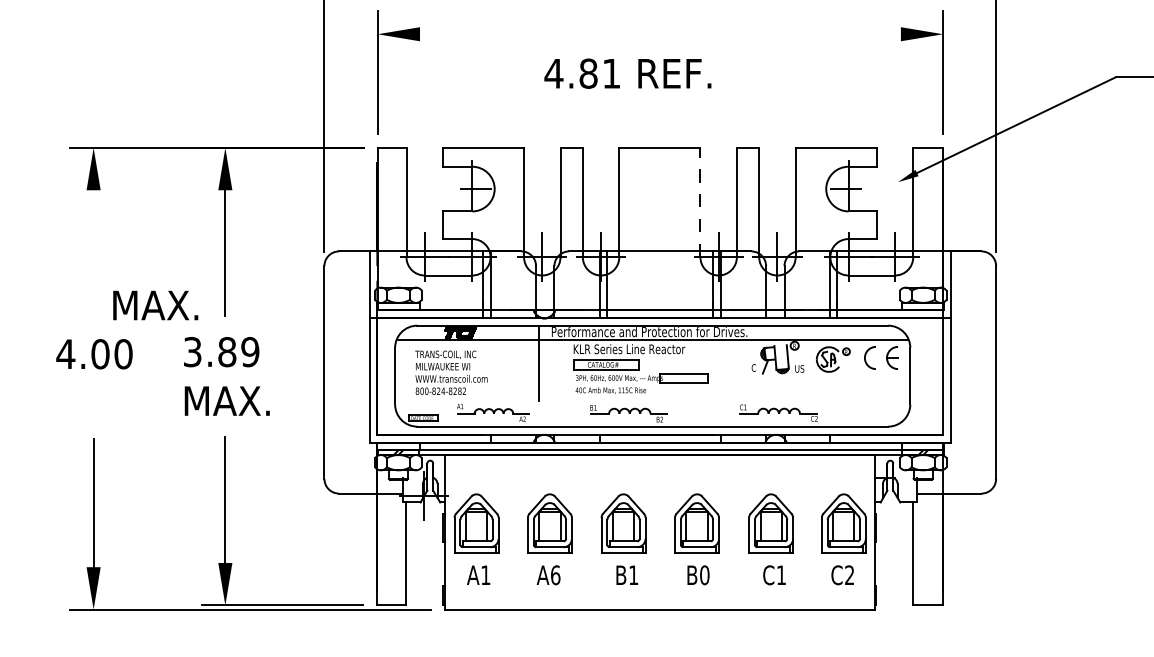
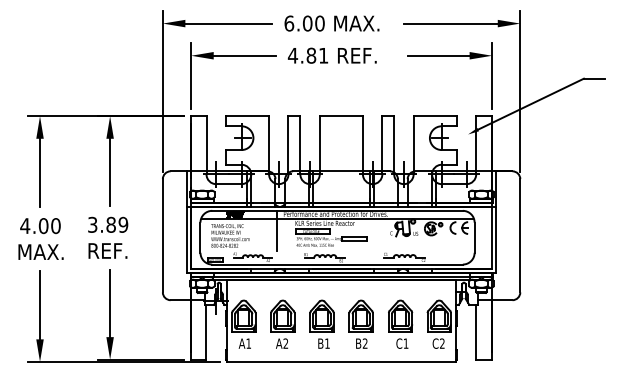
line: (477, 33) -> (244, 55), added
line: (842, 33) -> (438, 55), added
text: (626, 73) -> (331, 55), moved
line: (699, 201) -> (362, 144), dashed -> solid
line: (94, 253) -> (40, 172), added
text: (154, 304) -> (40, 251), moved
text: (227, 400) -> (111, 250), MAX. -> REF.
text: (554, 574) -> (285, 343), A6 -> A2
text: (703, 574) -> (364, 343), B0 -> B2

